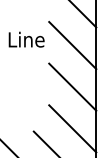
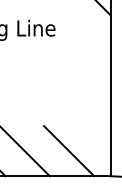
line: (72, 45) -> (85, 34), removed
line: (72, 86) -> (85, 78), removed
line: (72, 129) -> (85, 123), removed

